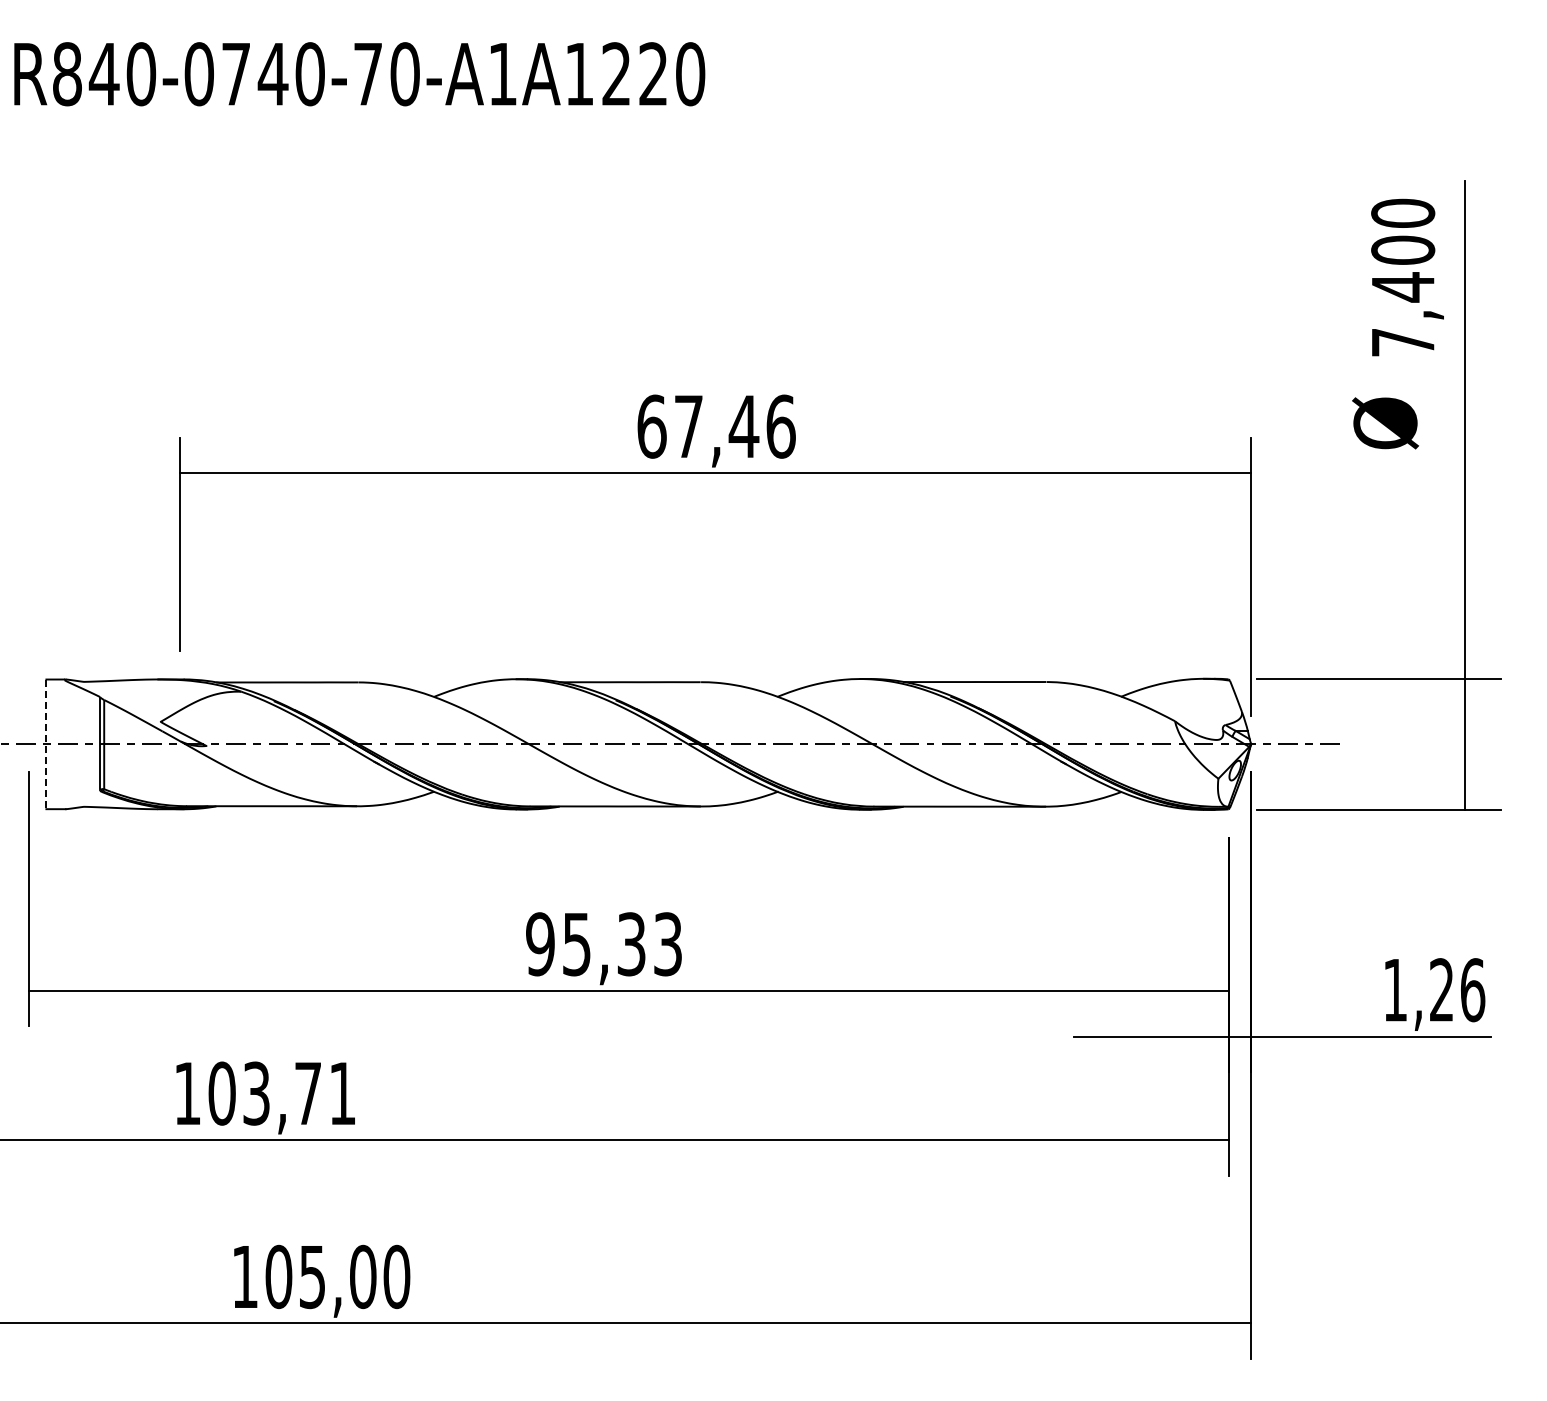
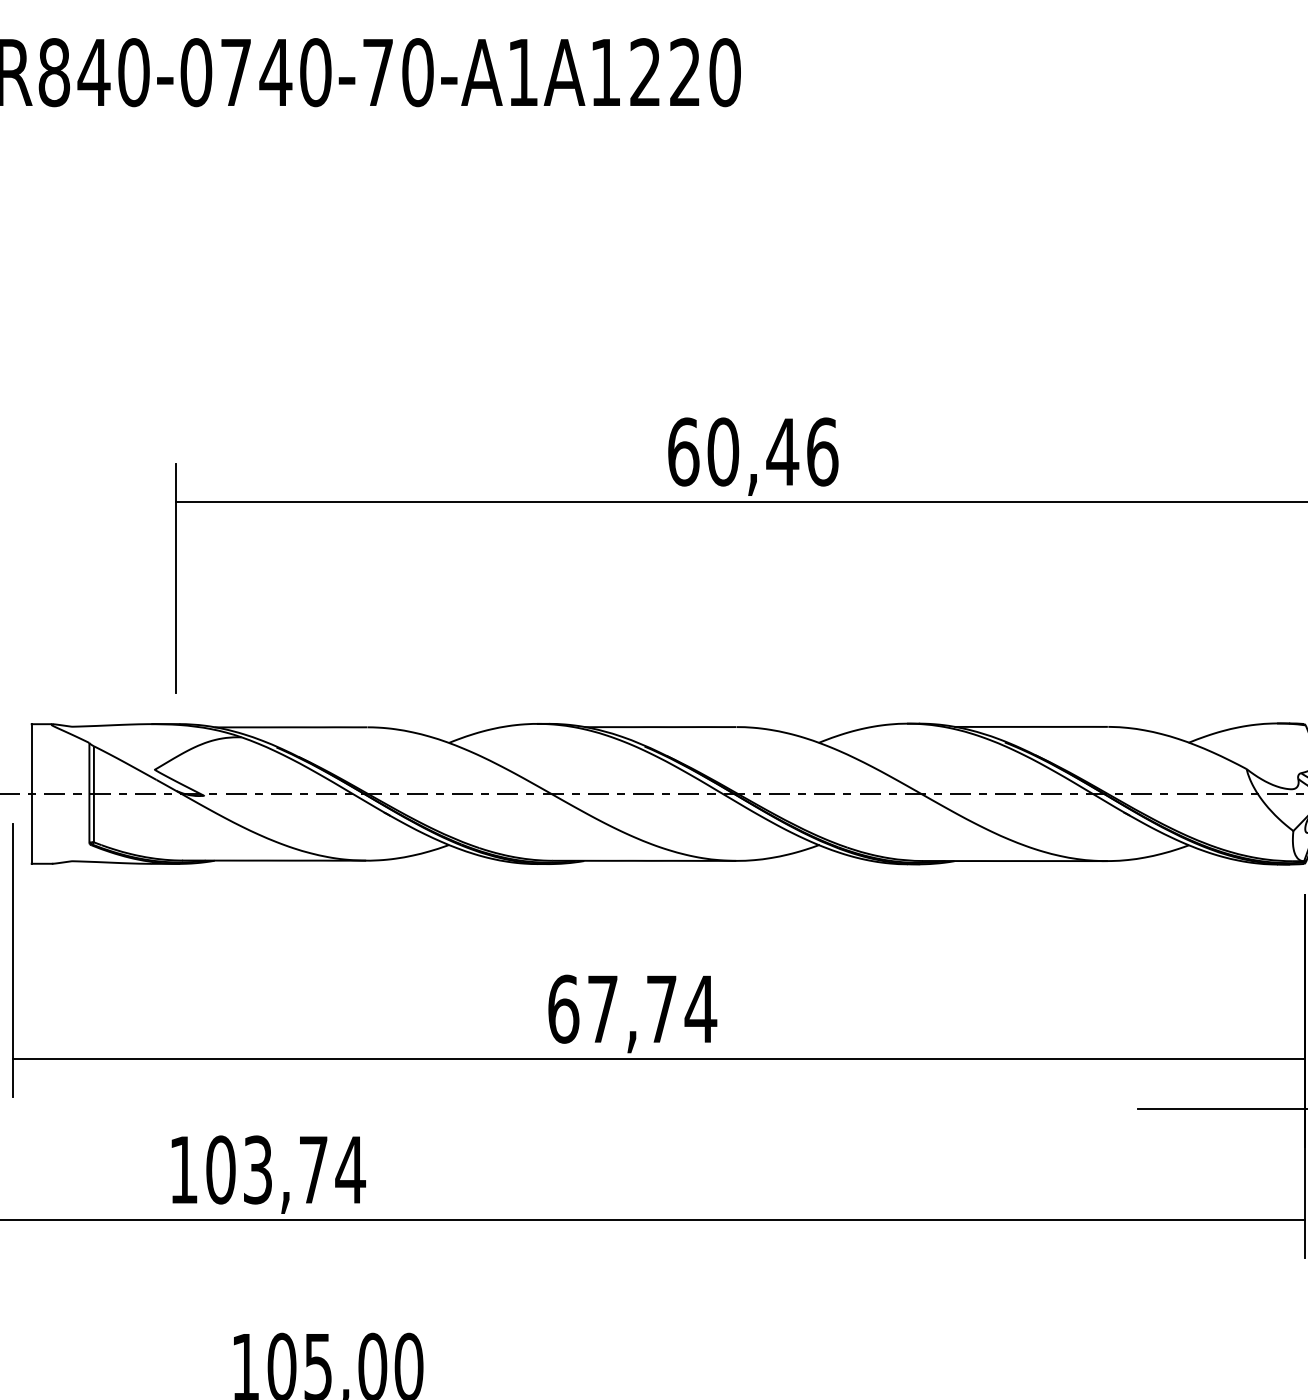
text: (688, 426) -> (722, 451), 67,46 -> 60,46
line: (46, 744) -> (31, 794), dashed -> solid
text: (604, 944) -> (632, 1009), 95,33 -> 67,74
text: (342, 1093) -> (350, 1169), 103,71 -> 103,74

